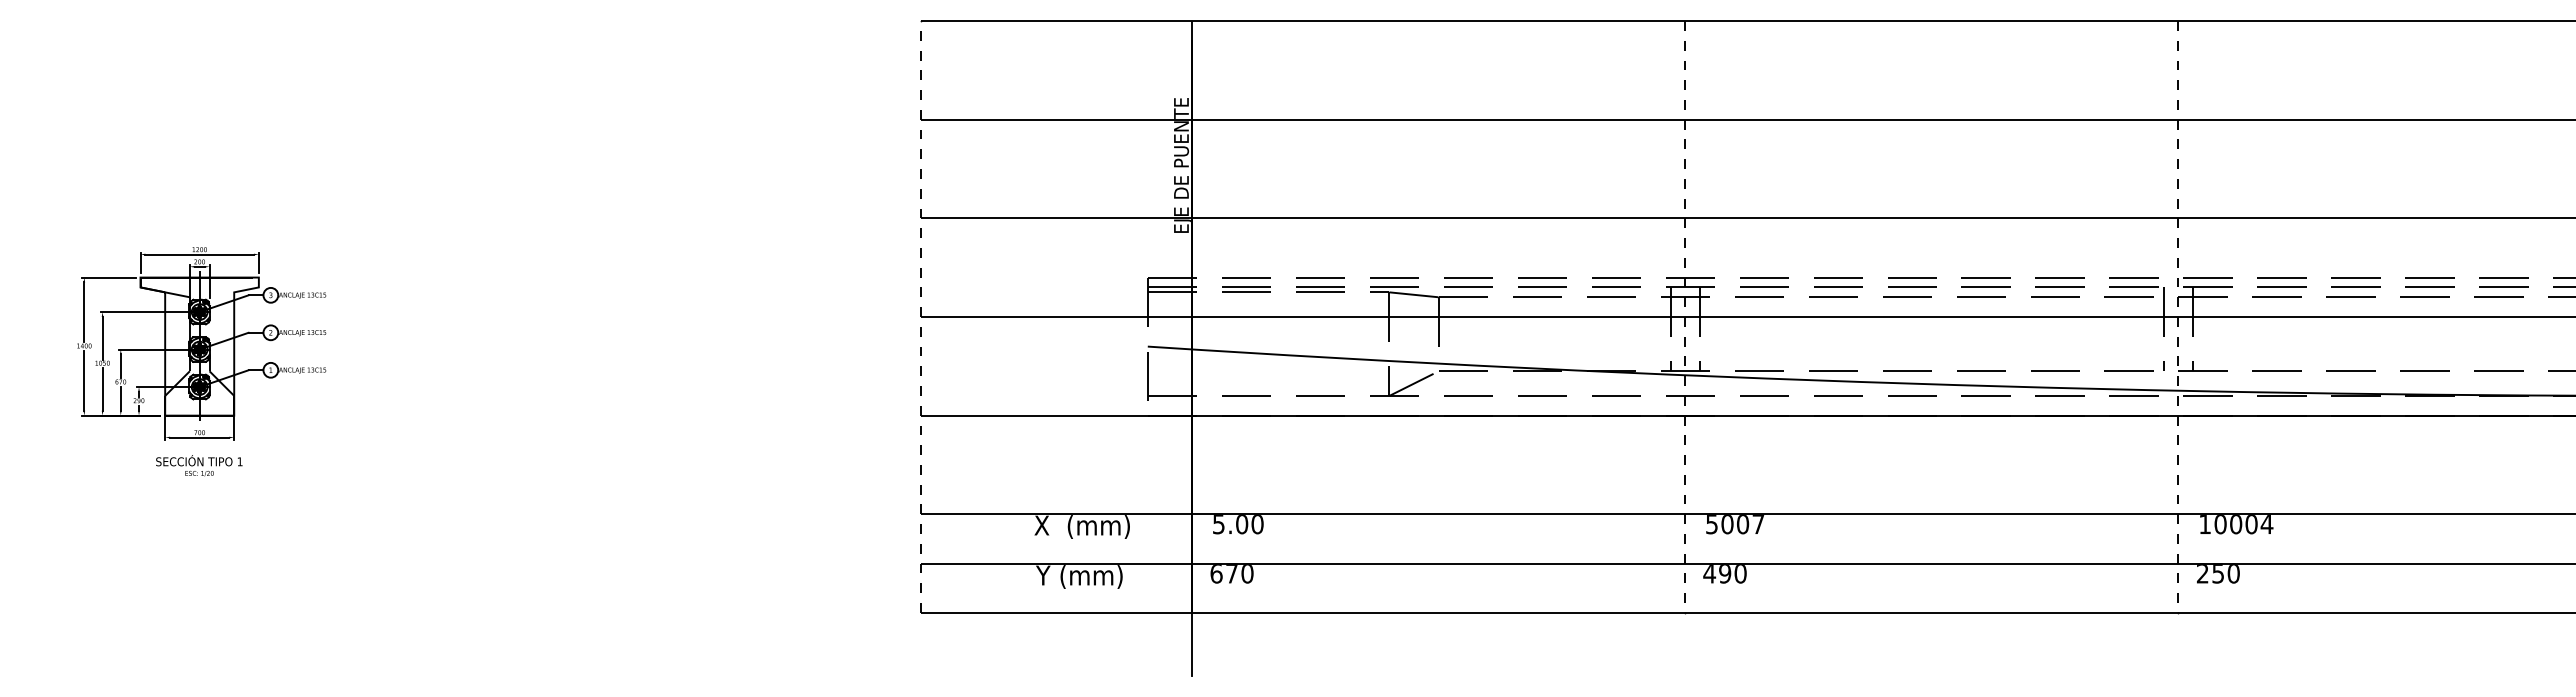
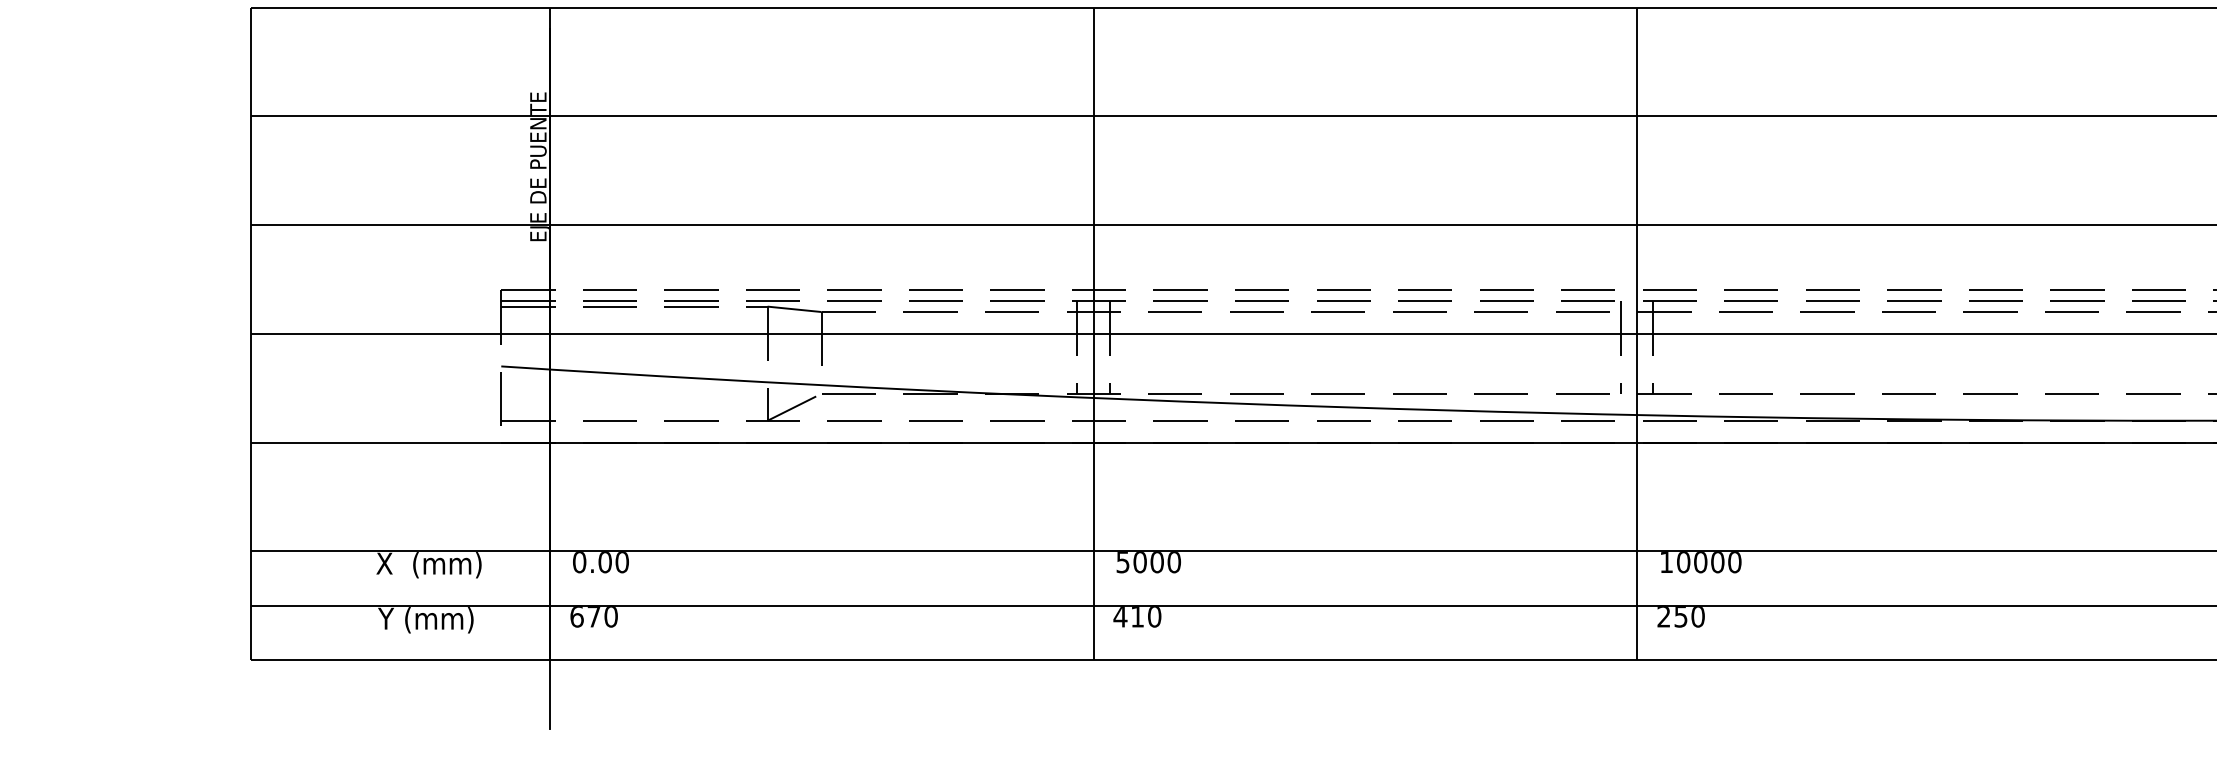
line: (920, 317) -> (250, 334), dashed -> solid
line: (1685, 317) -> (1093, 334), dashed -> solid
line: (2178, 317) -> (1637, 334), dashed -> solid
text: (1218, 524) -> (579, 562), 5.00 -> 0.00
text: (1758, 524) -> (1174, 562), 5007 -> 5000
text: (2266, 524) -> (1734, 562), 10004 -> 10000
text: (1725, 574) -> (1137, 617), 490 -> 410

